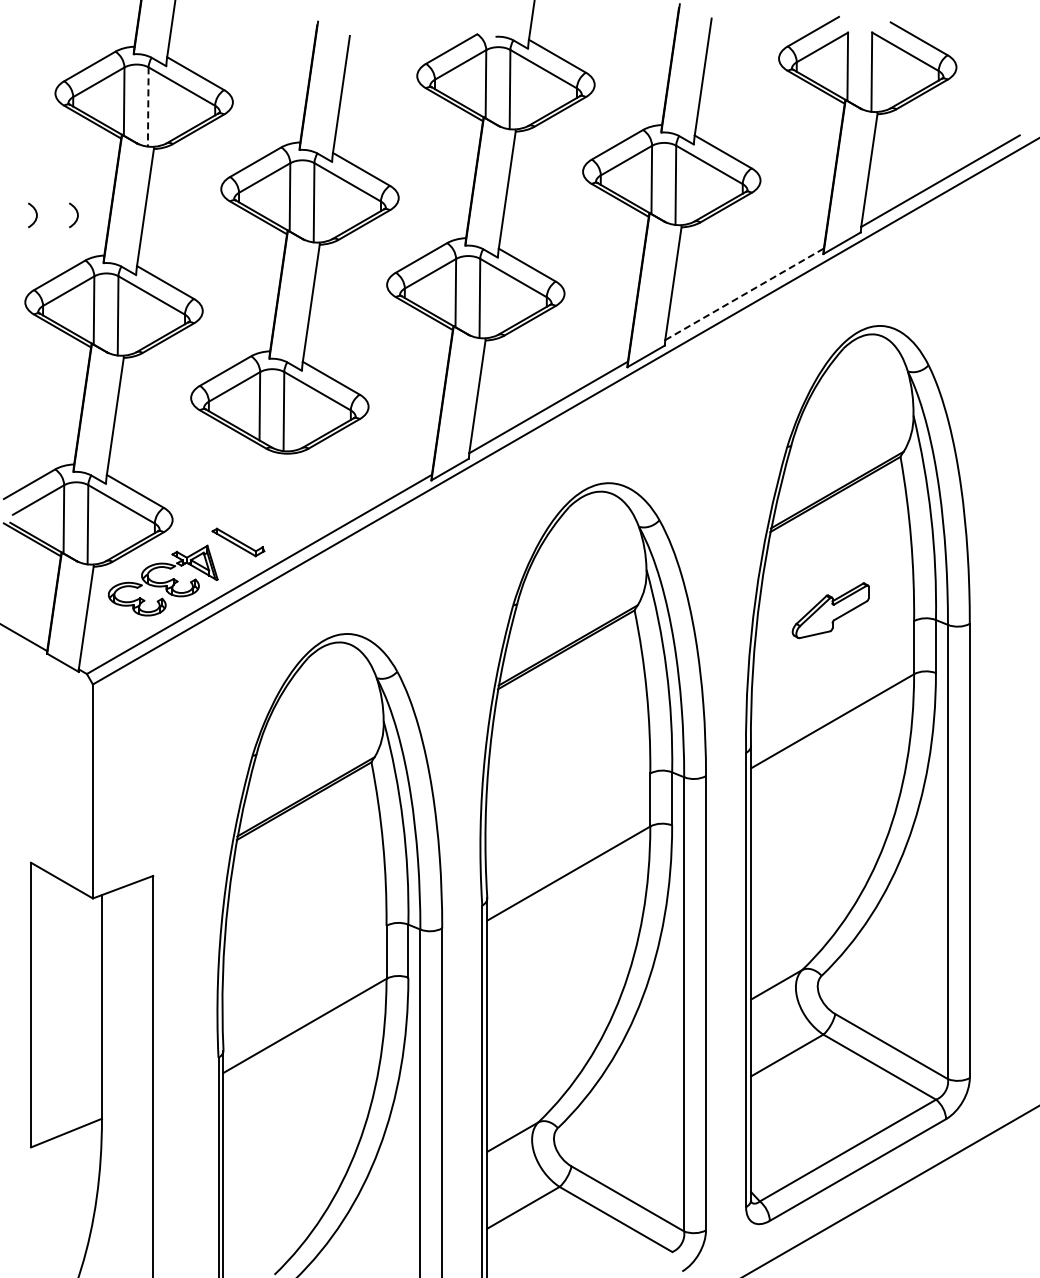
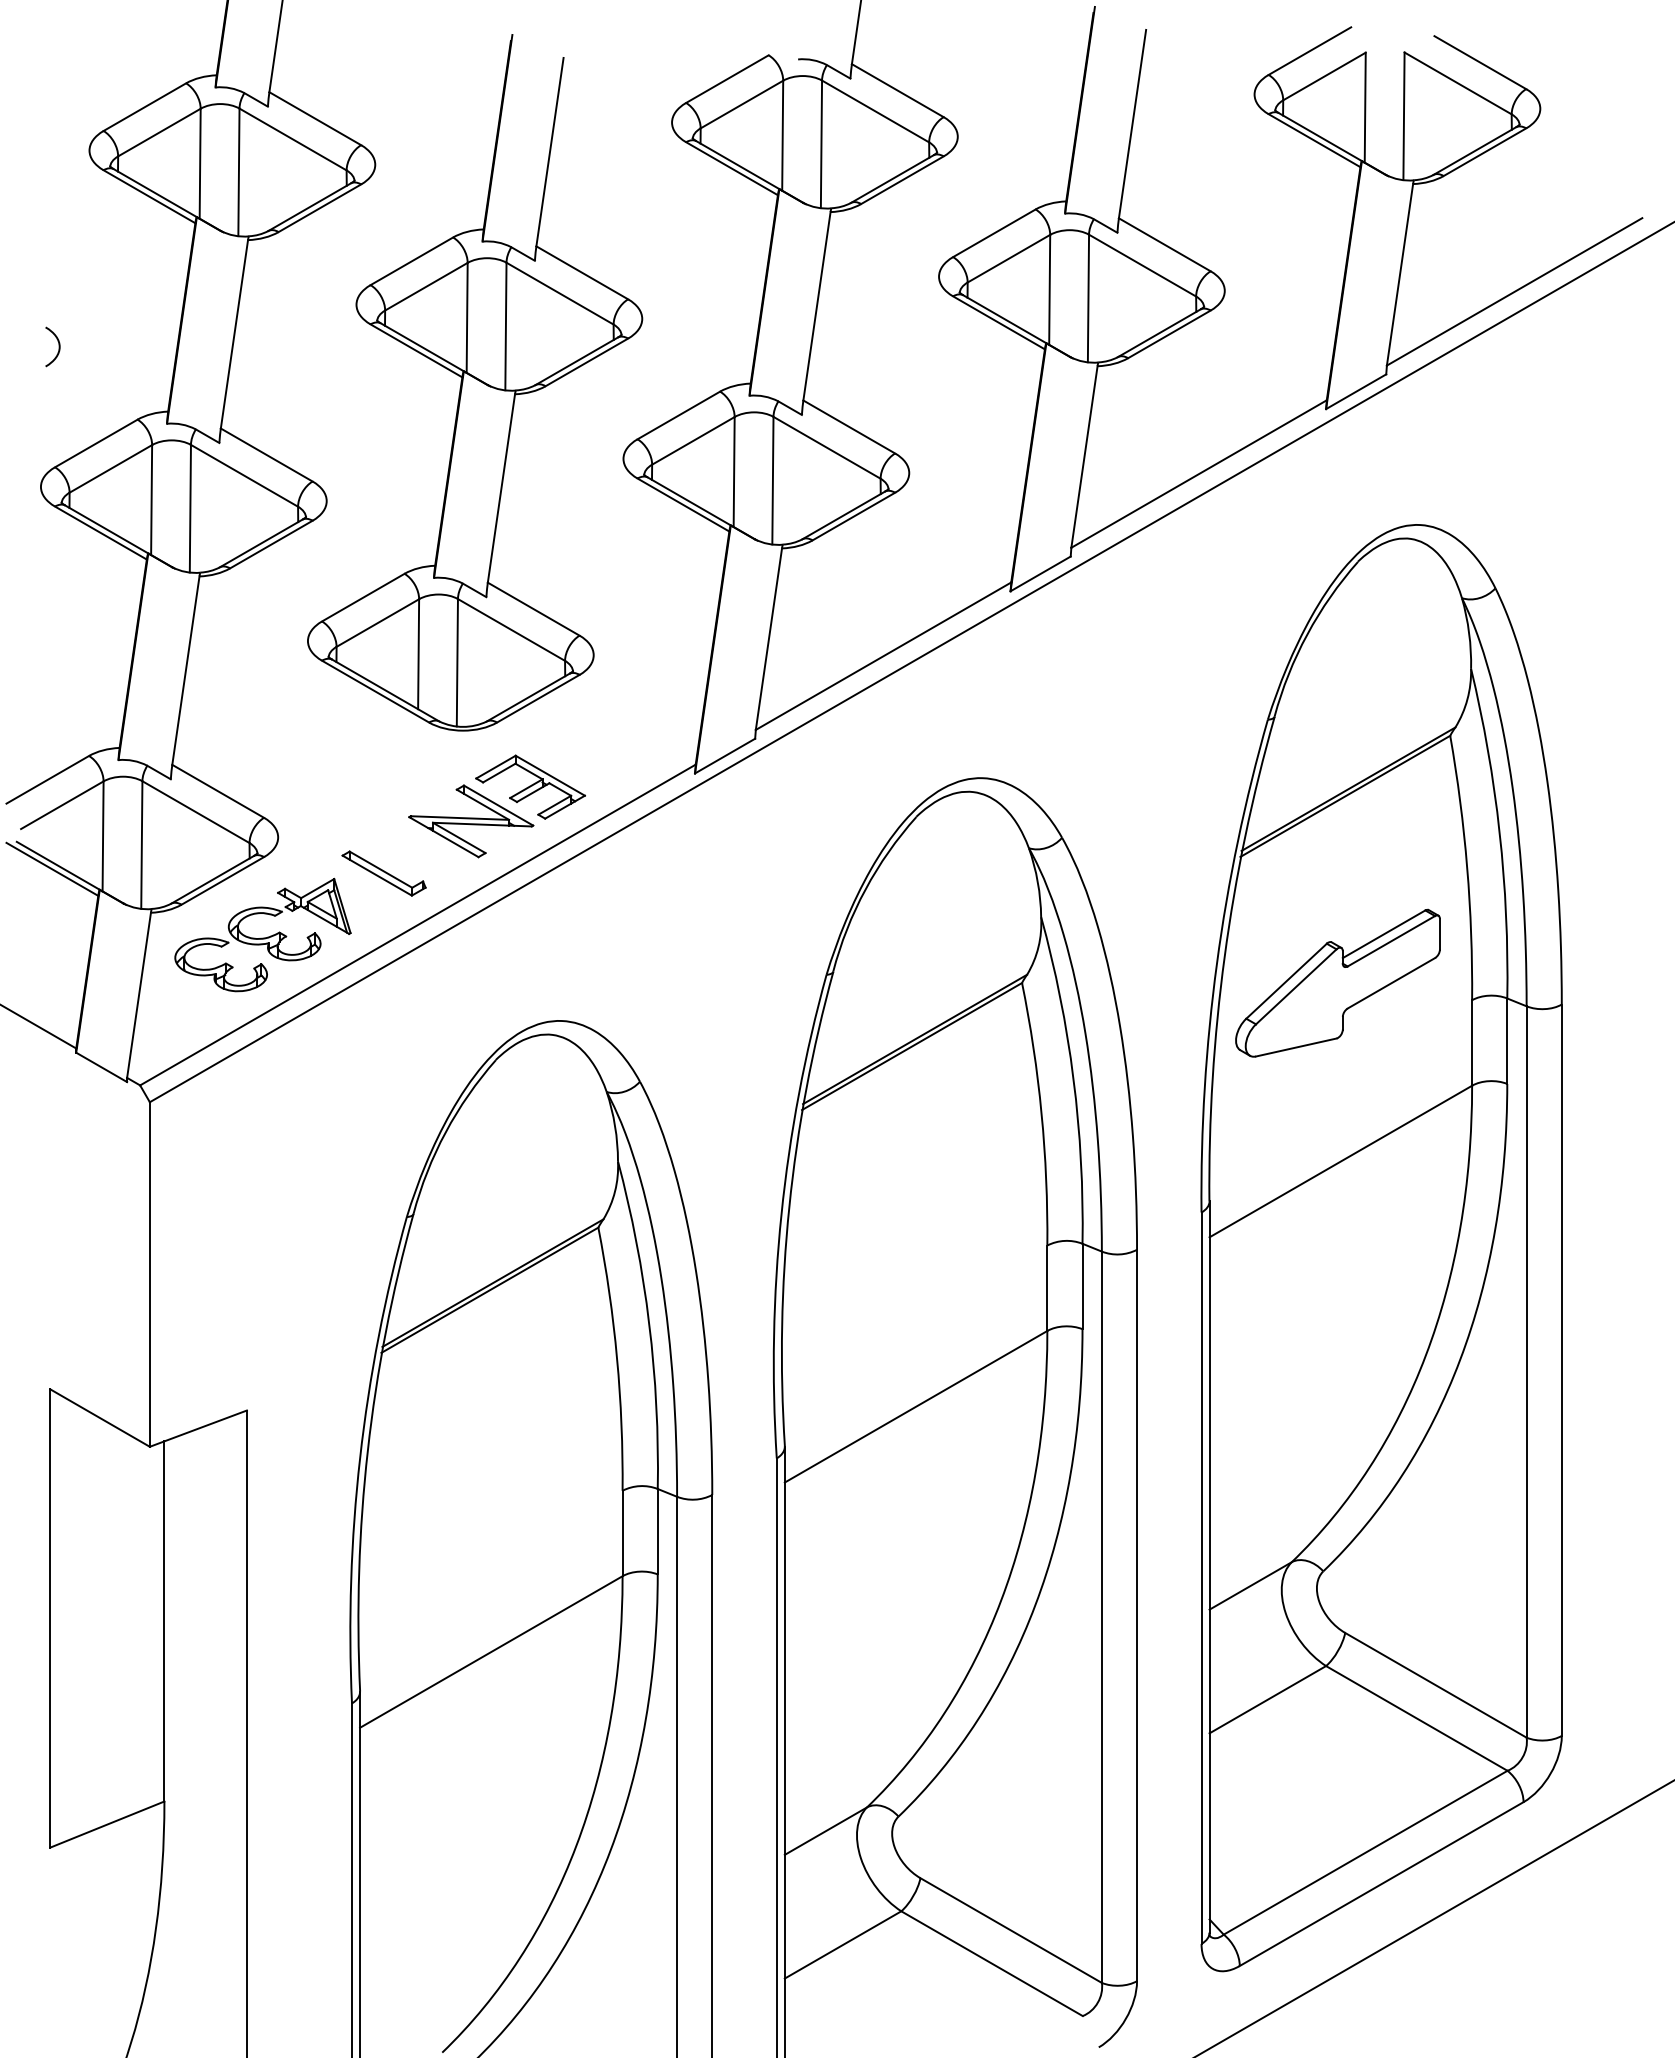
line: (148, 106) -> (239, 171), dashed -> solid
curve: (76, 213) -> (123, 343), removed
line: (744, 294) -> (1198, 474), dashed -> solid
part: (308, 500) -> (496, 805), added
part: (830, 610) -> (1337, 983), size x1.67

